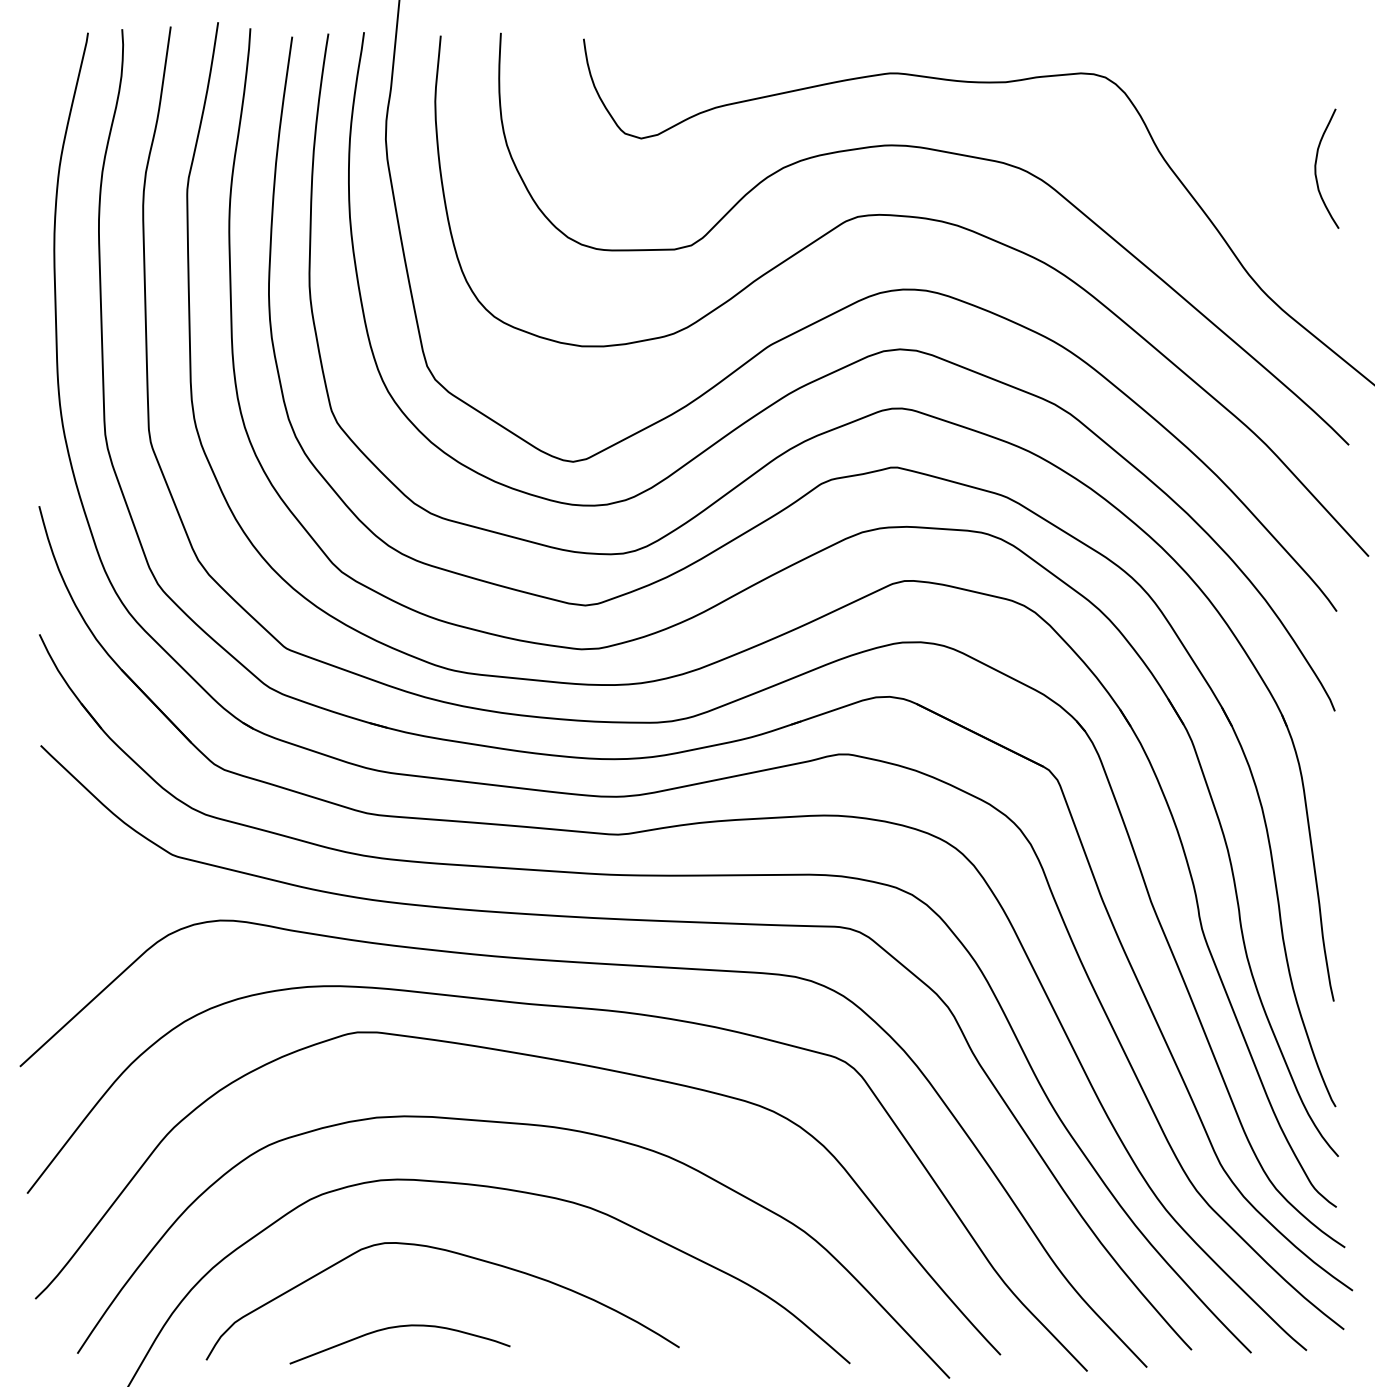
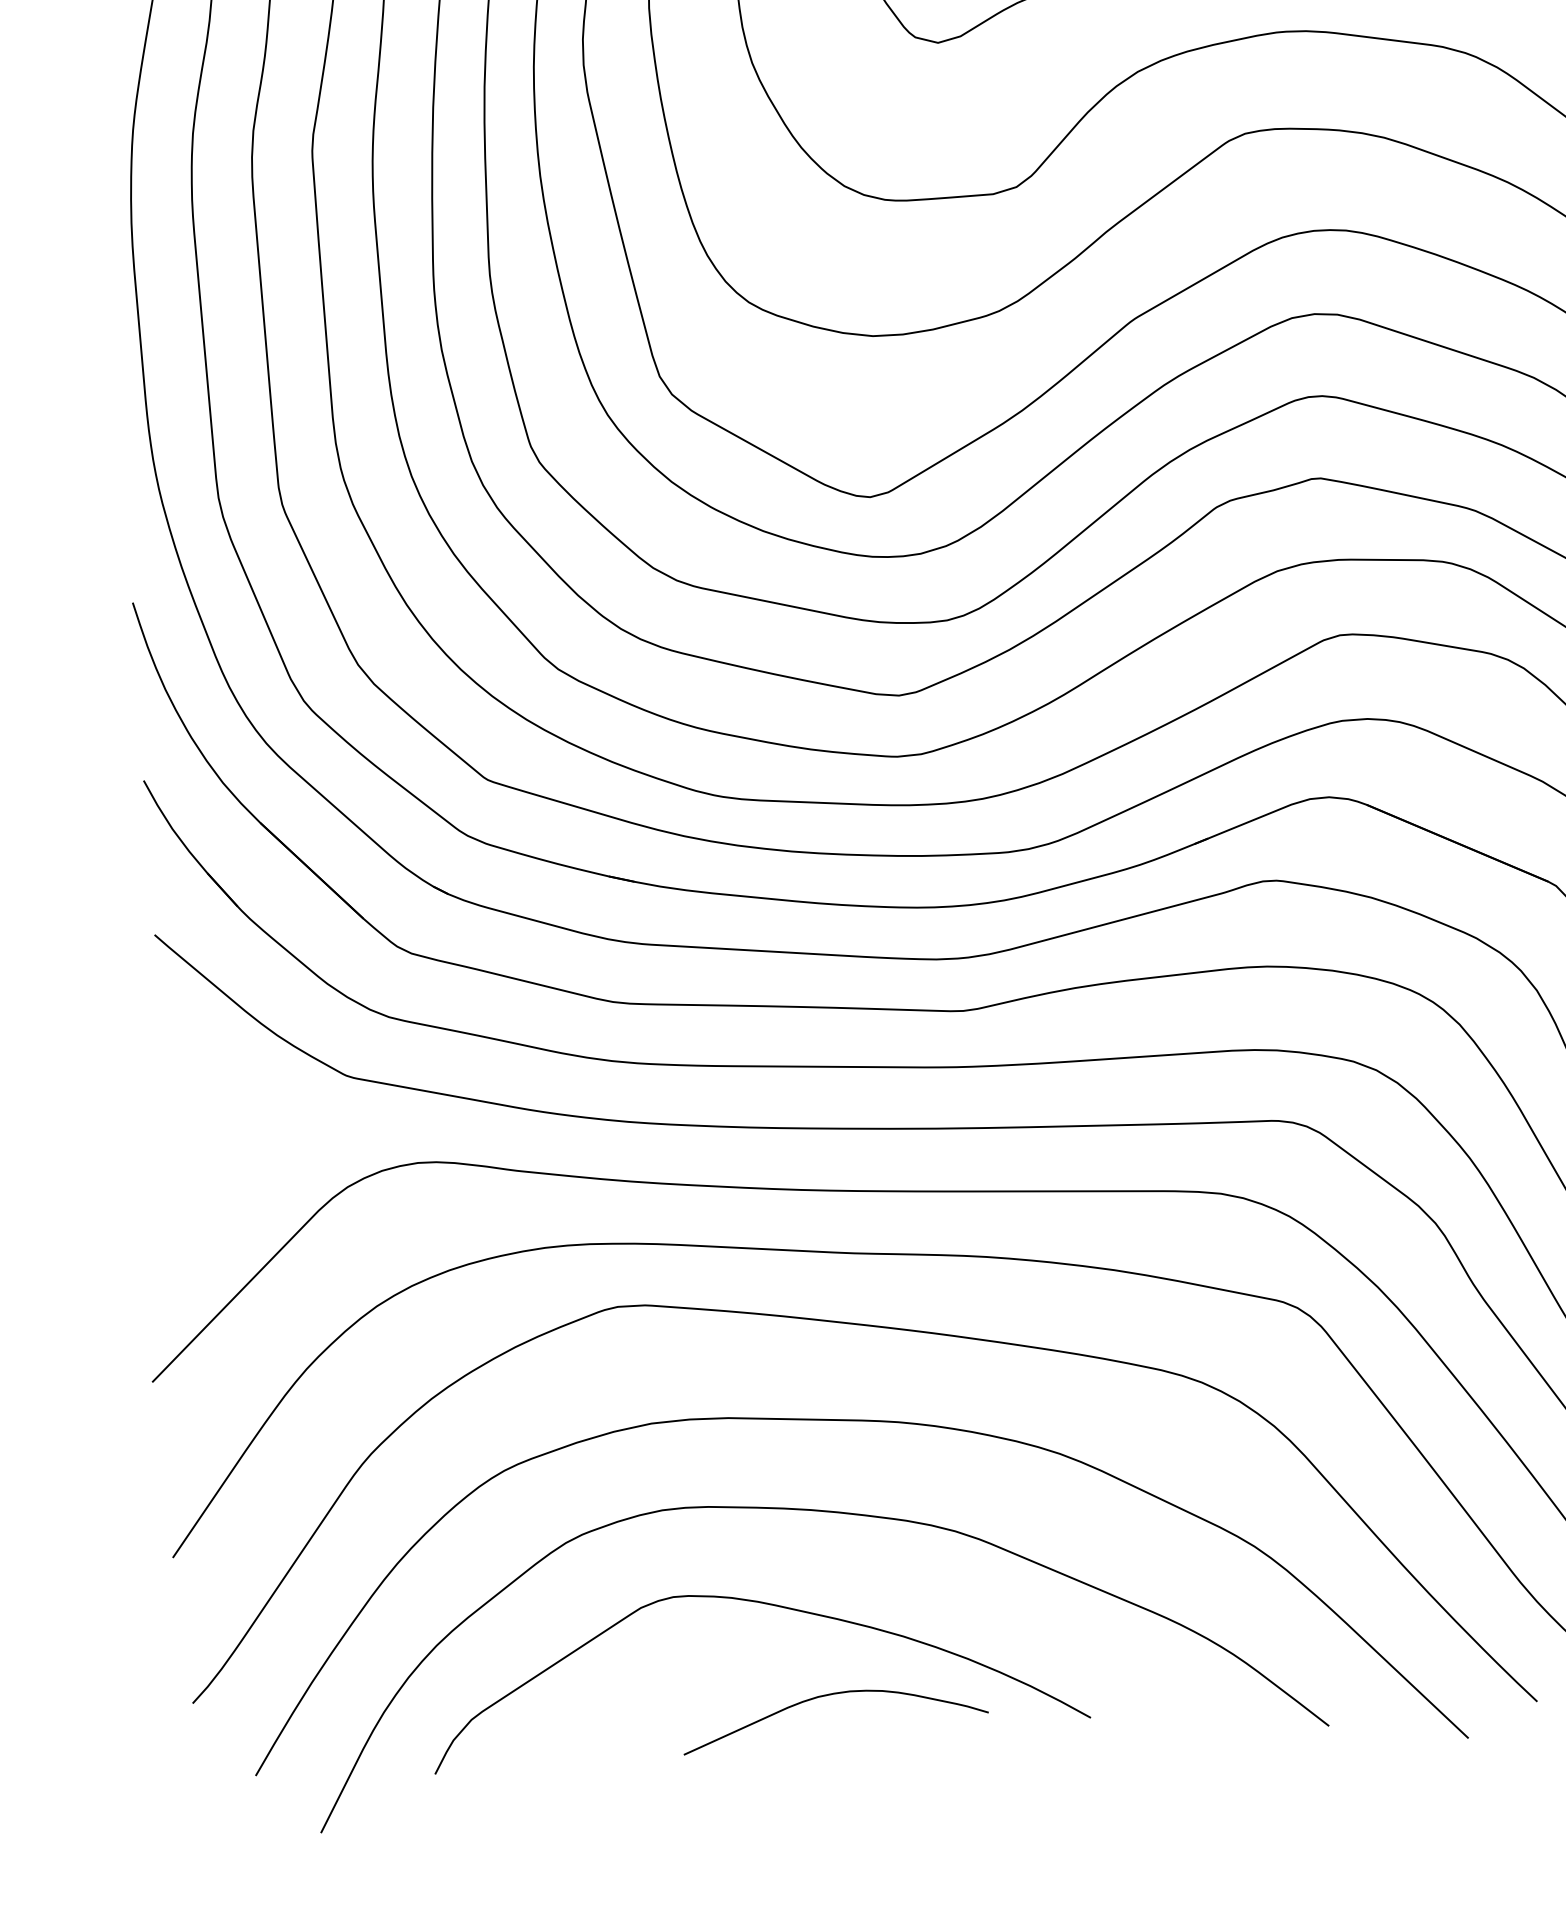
curve: (399, 1327) -> (833, 1695), moved

